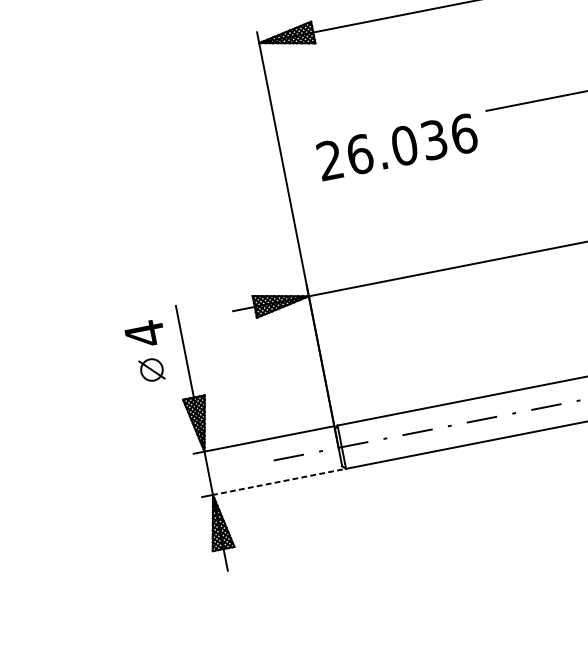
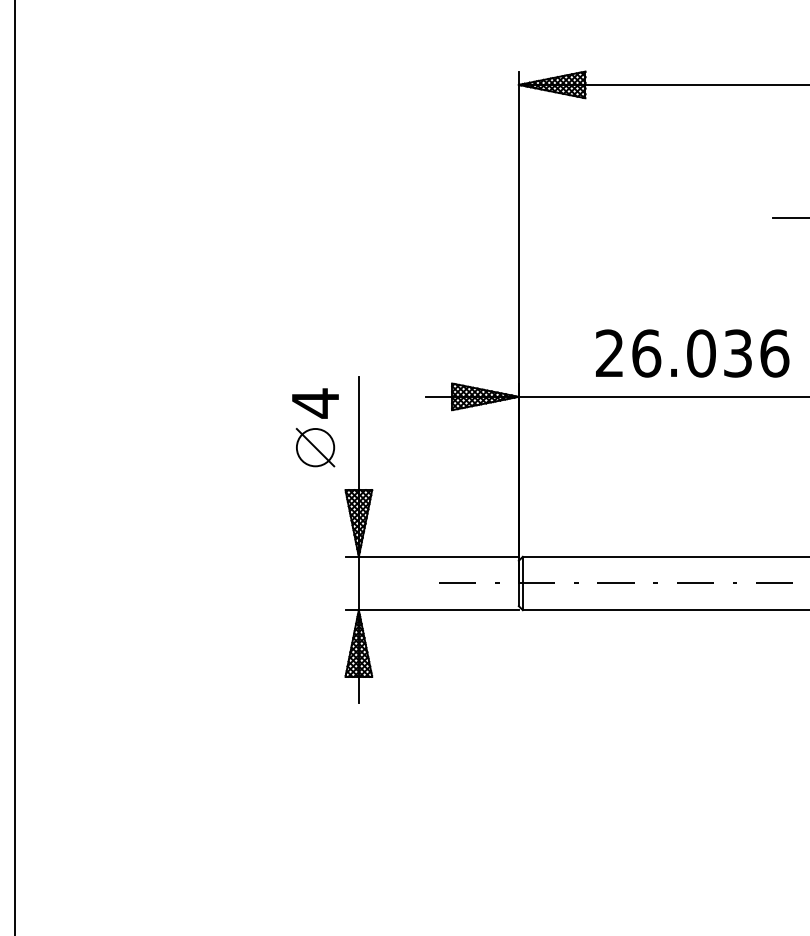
text: (397, 147) -> (692, 353), moved
part: (151, 369) -> (315, 447), size x1.43
line: (277, 482) -> (438, 610), dashed -> solid

